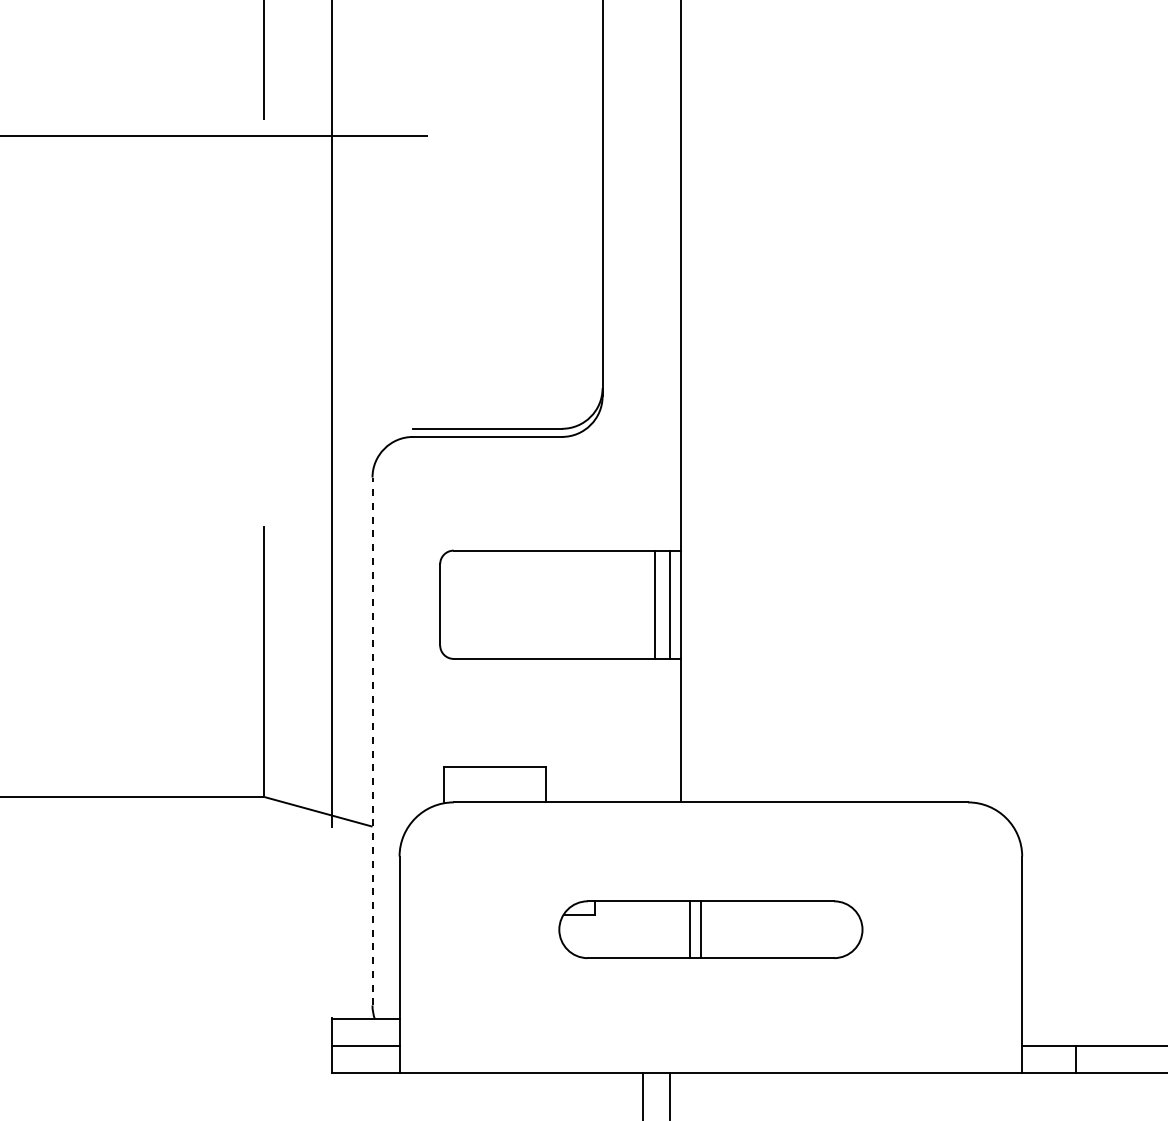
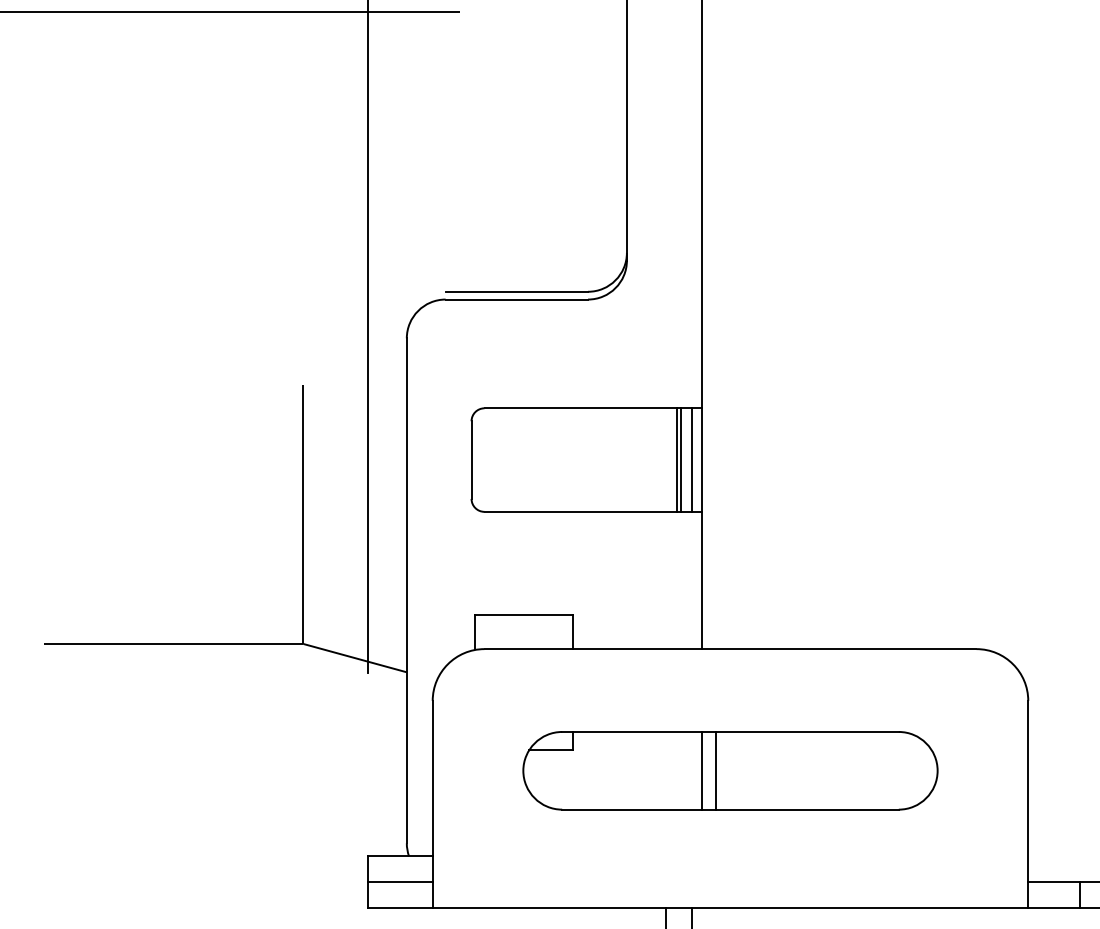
line: (659, 604) -> (681, 459), added
line: (372, 741) -> (406, 590), dashed -> solid
part: (710, 929) -> (730, 770), size x1.43

